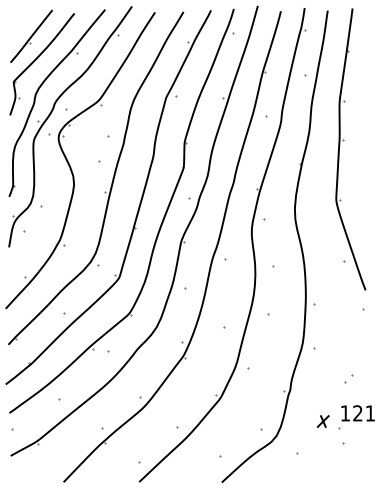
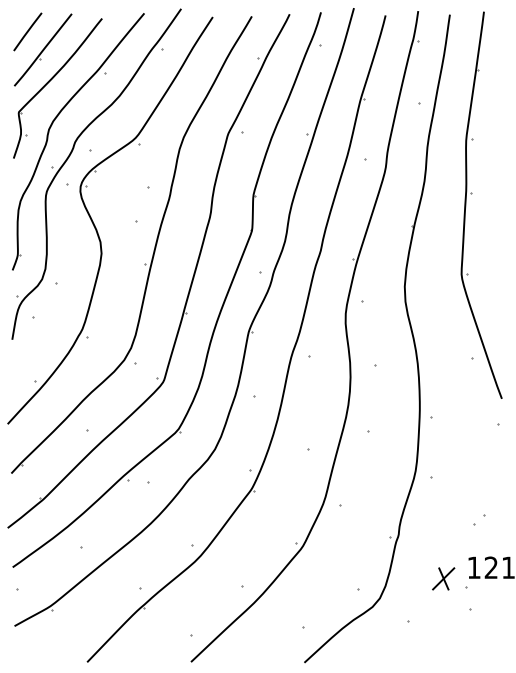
line: (20, 22) -> (27, 31), added
part: (323, 421) -> (443, 578), size x1.43

